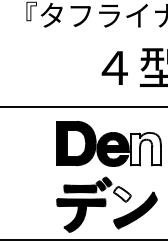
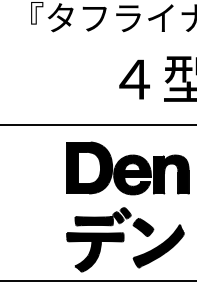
fill: (145, 148) -> (170, 173), added
fill: (121, 193) -> (142, 226), added

